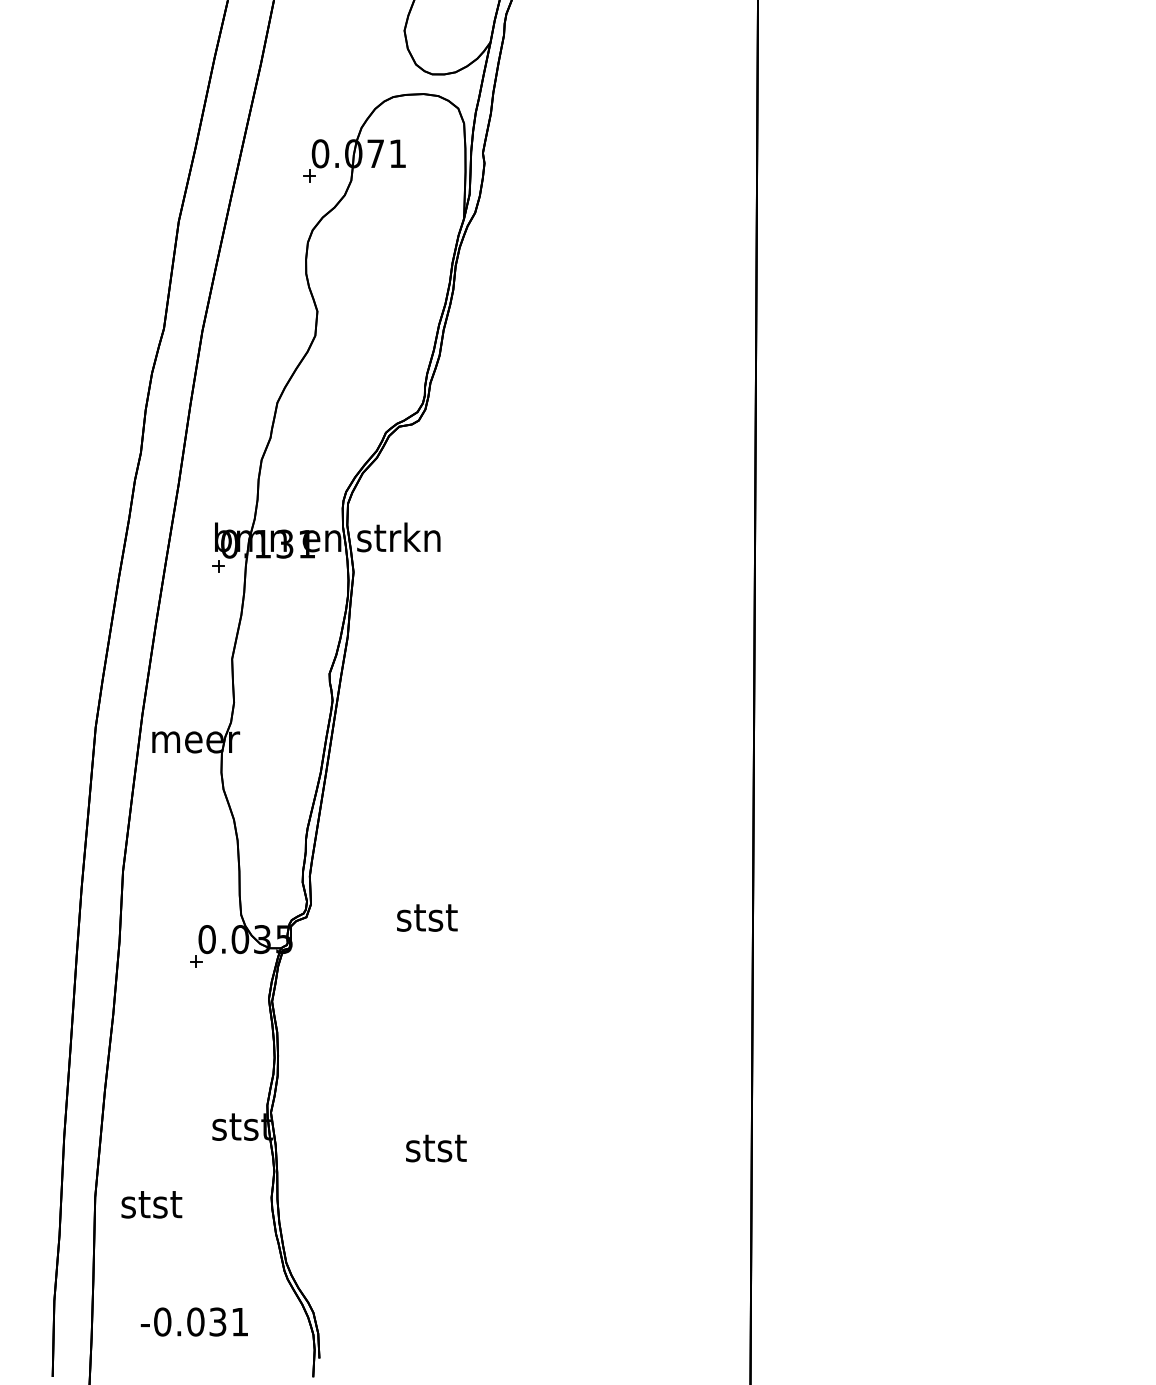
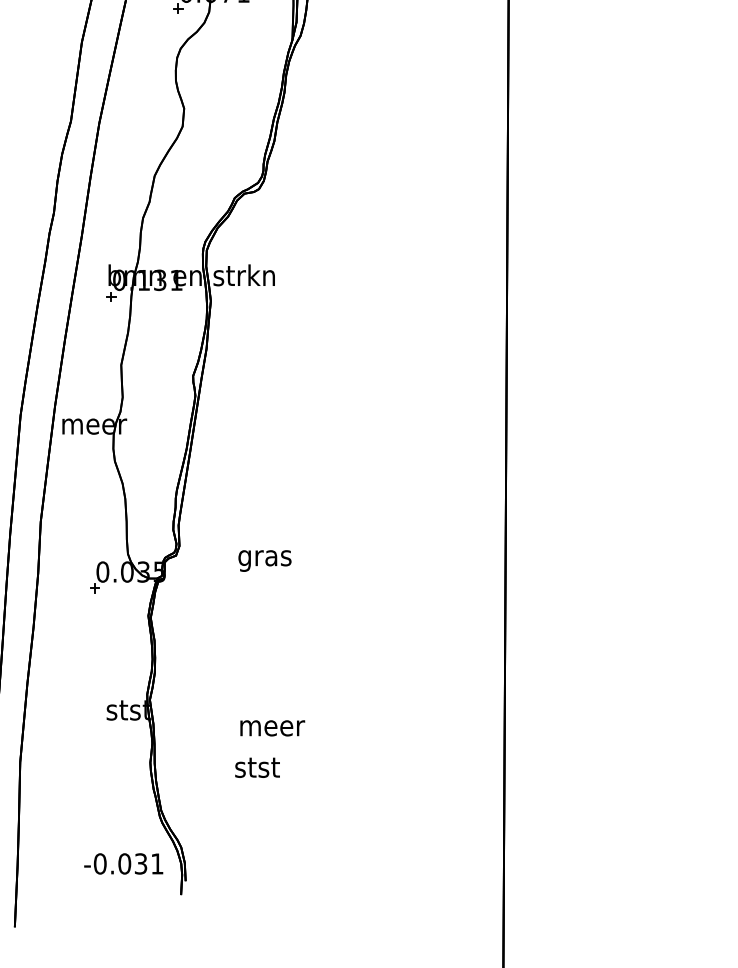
text: (426, 921) -> (264, 558), stst -> gras
text: (437, 1148) -> (272, 726), stst -> meer
text: (151, 1204) -> (257, 767), moved
text: (193, 1321) -> (123, 863), moved

